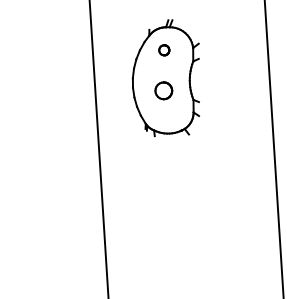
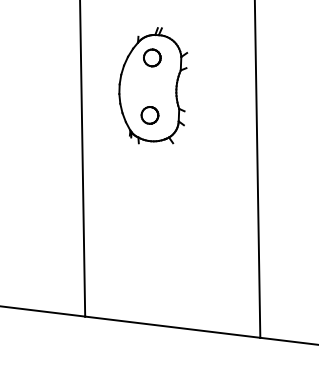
part: (164, 49) -> (152, 57), size x1.67
part: (163, 90) -> (149, 115), moved

